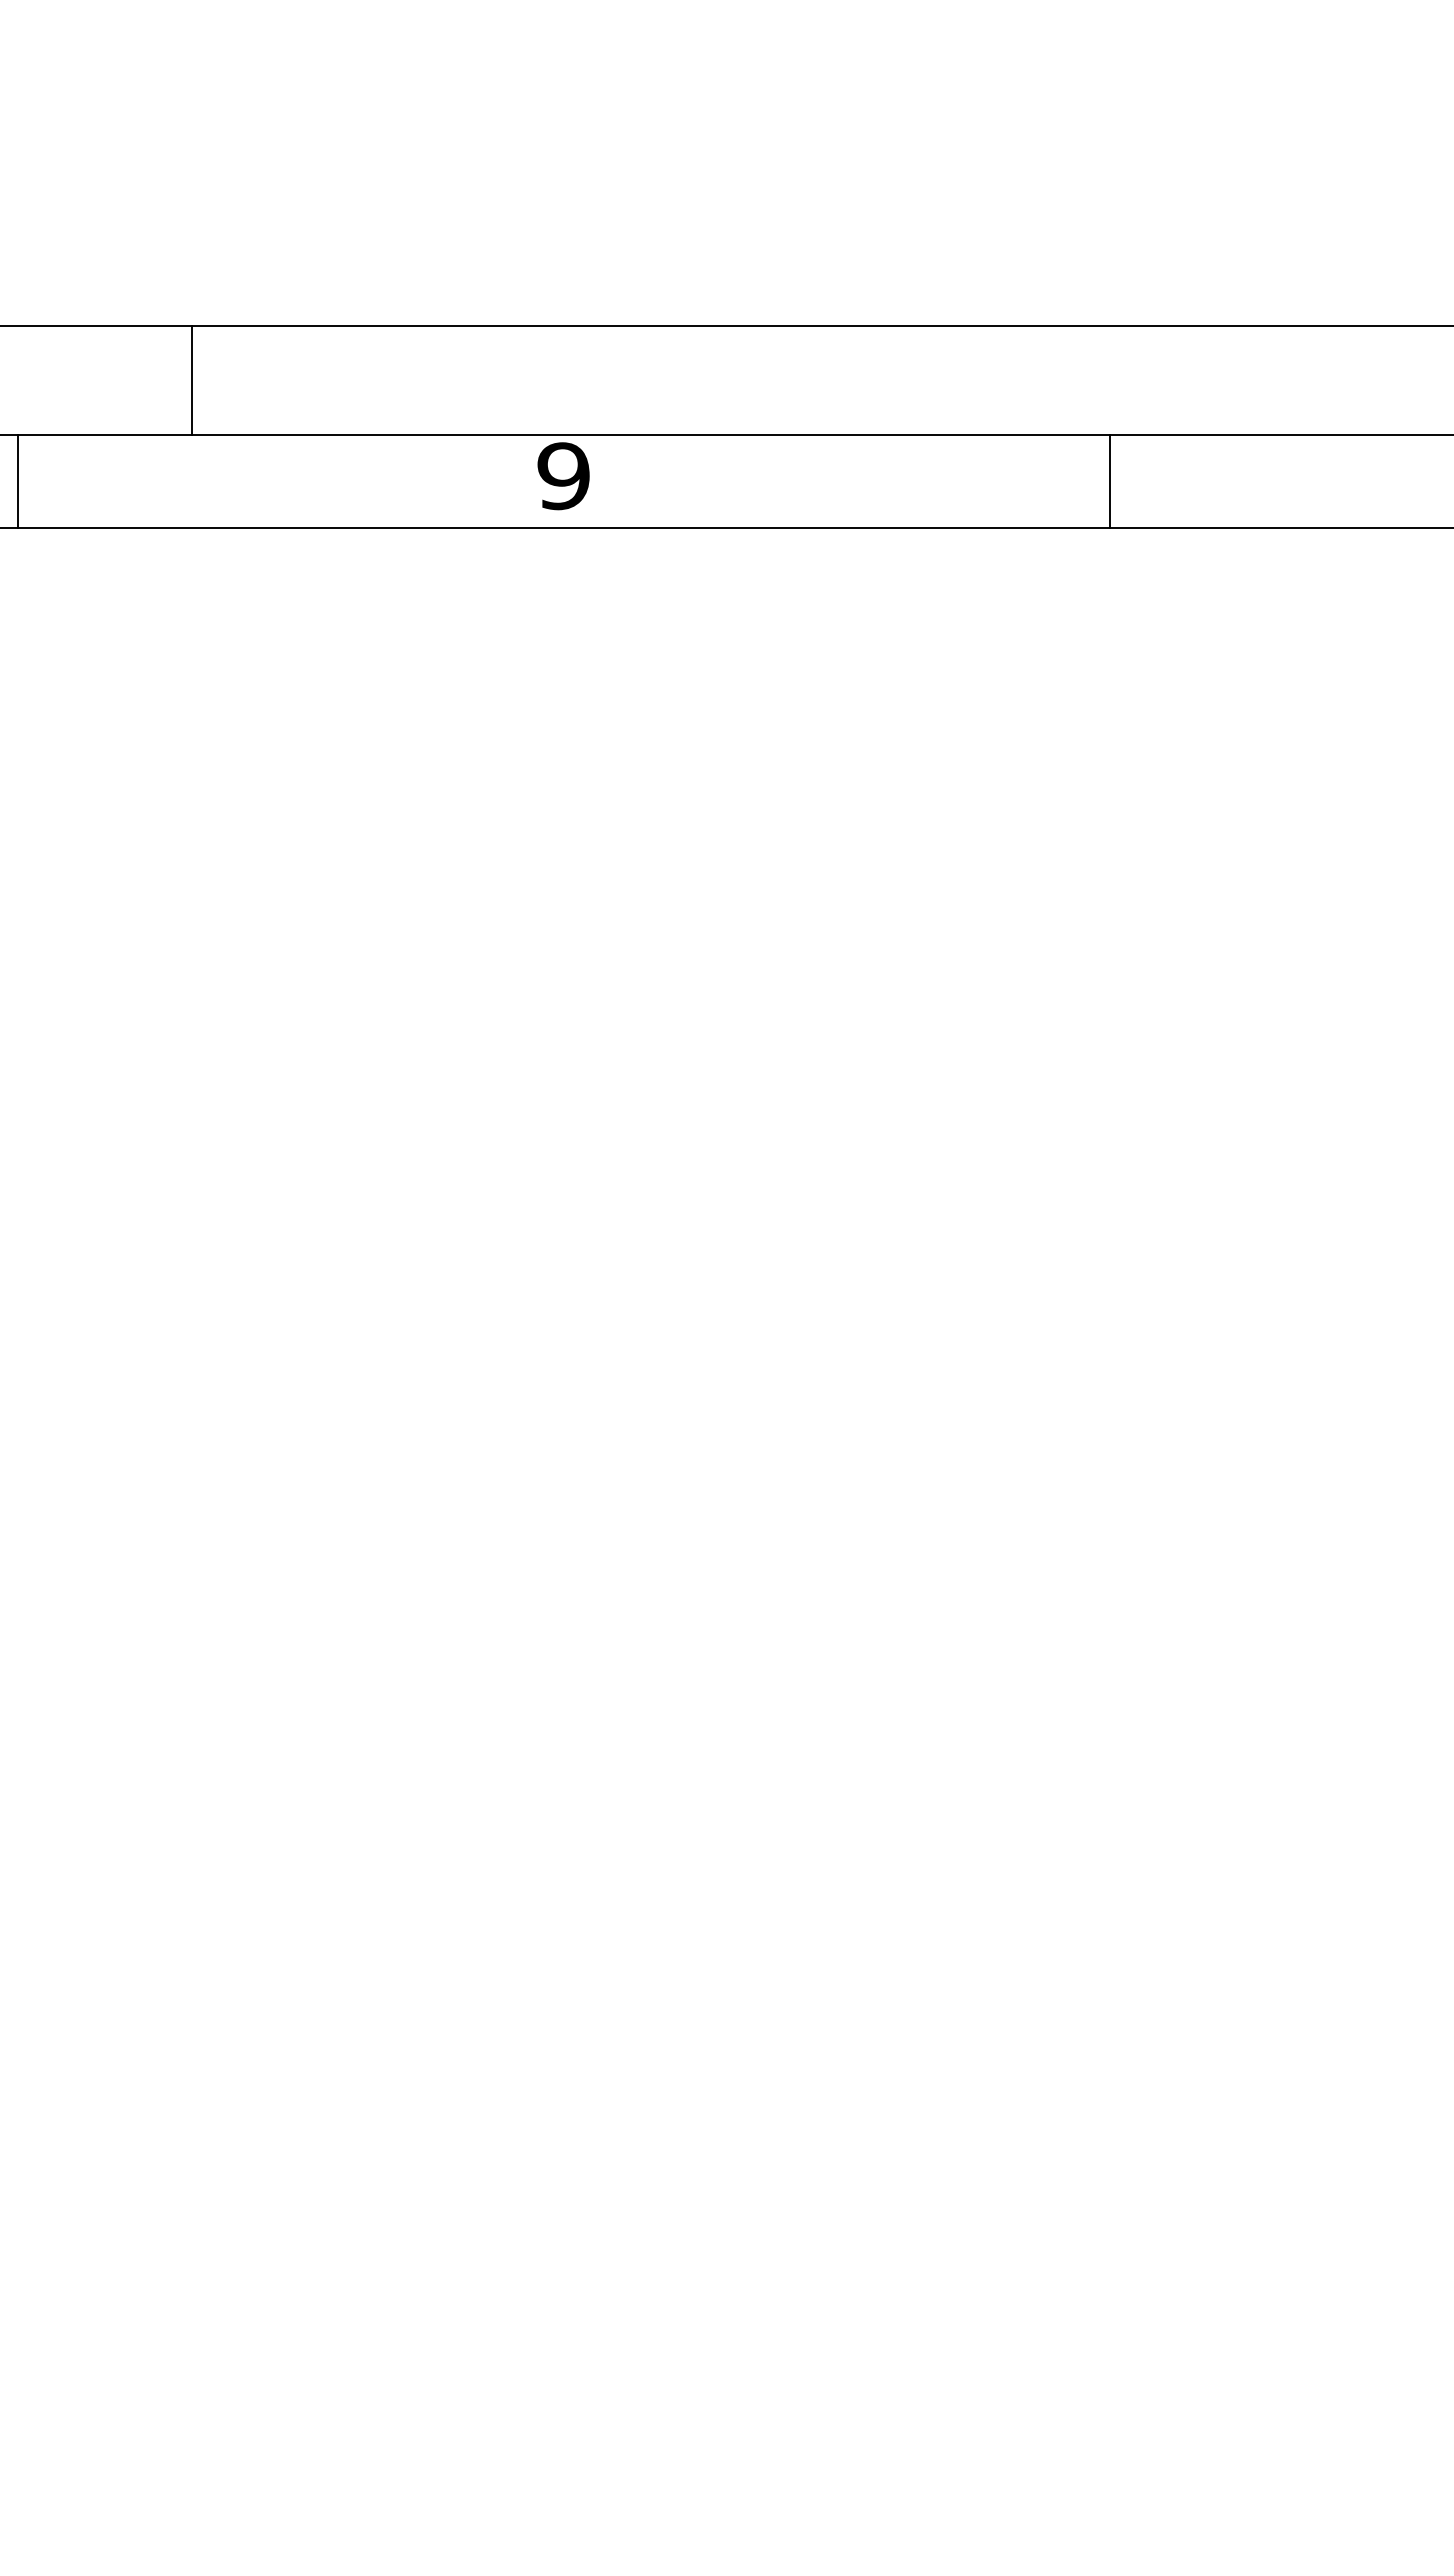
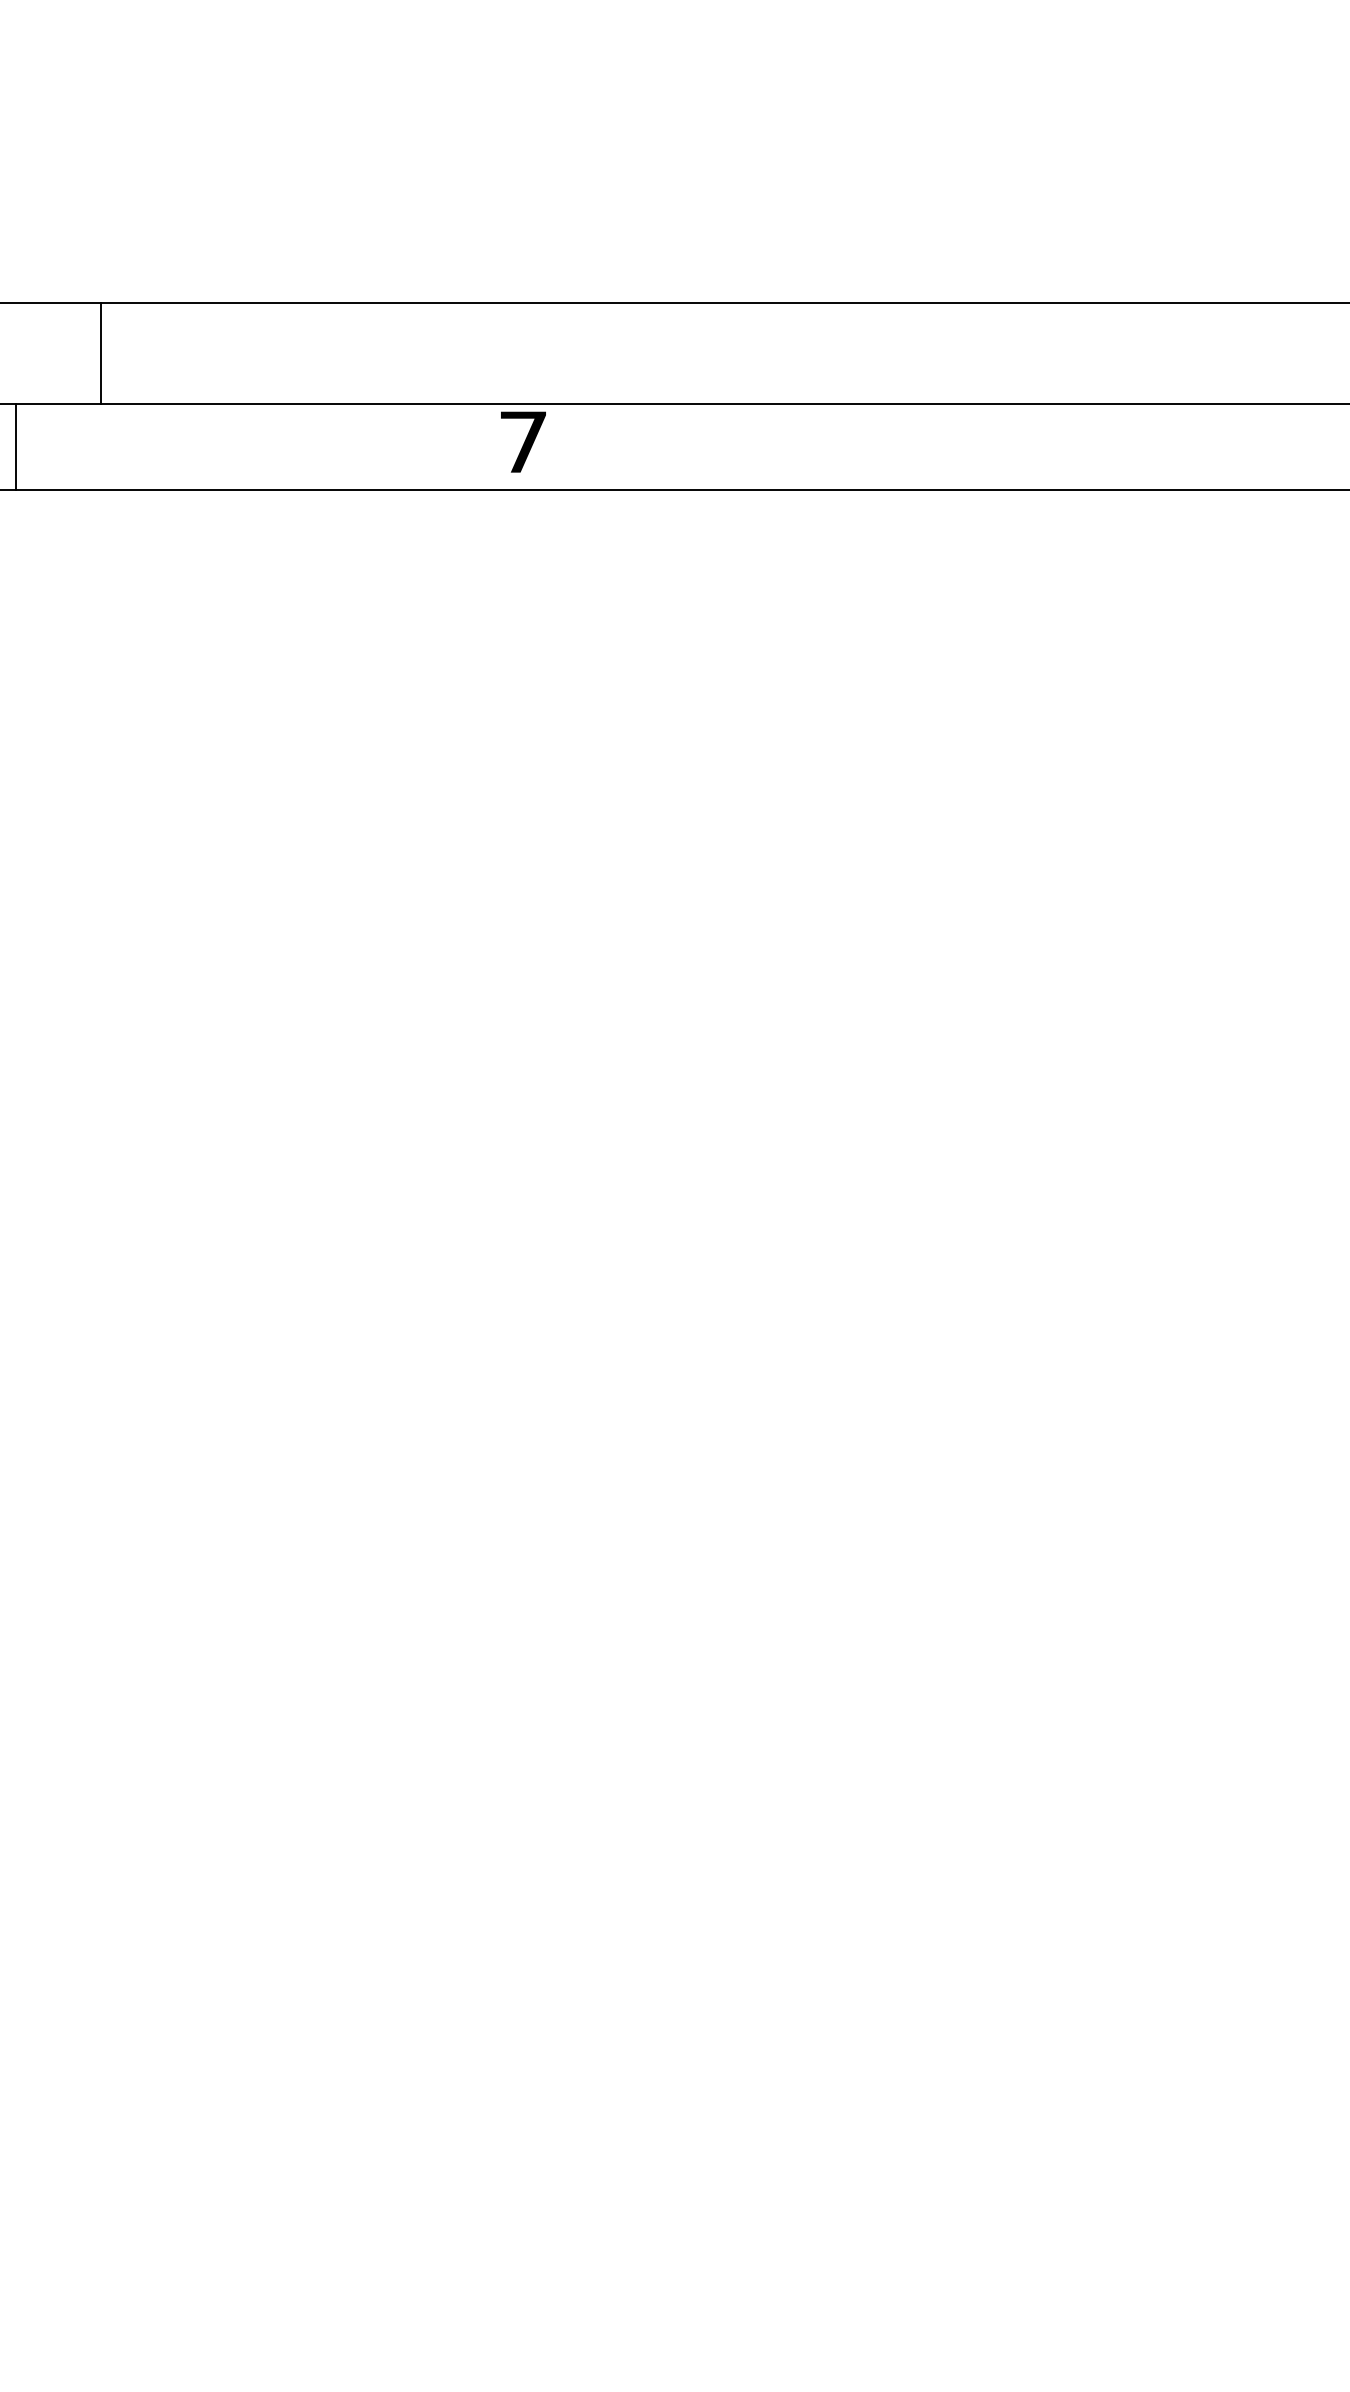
line: (192, 380) -> (100, 353), moved
text: (563, 476) -> (523, 442), 9 -> 7
line: (1110, 481) -> (1031, 447), removed

